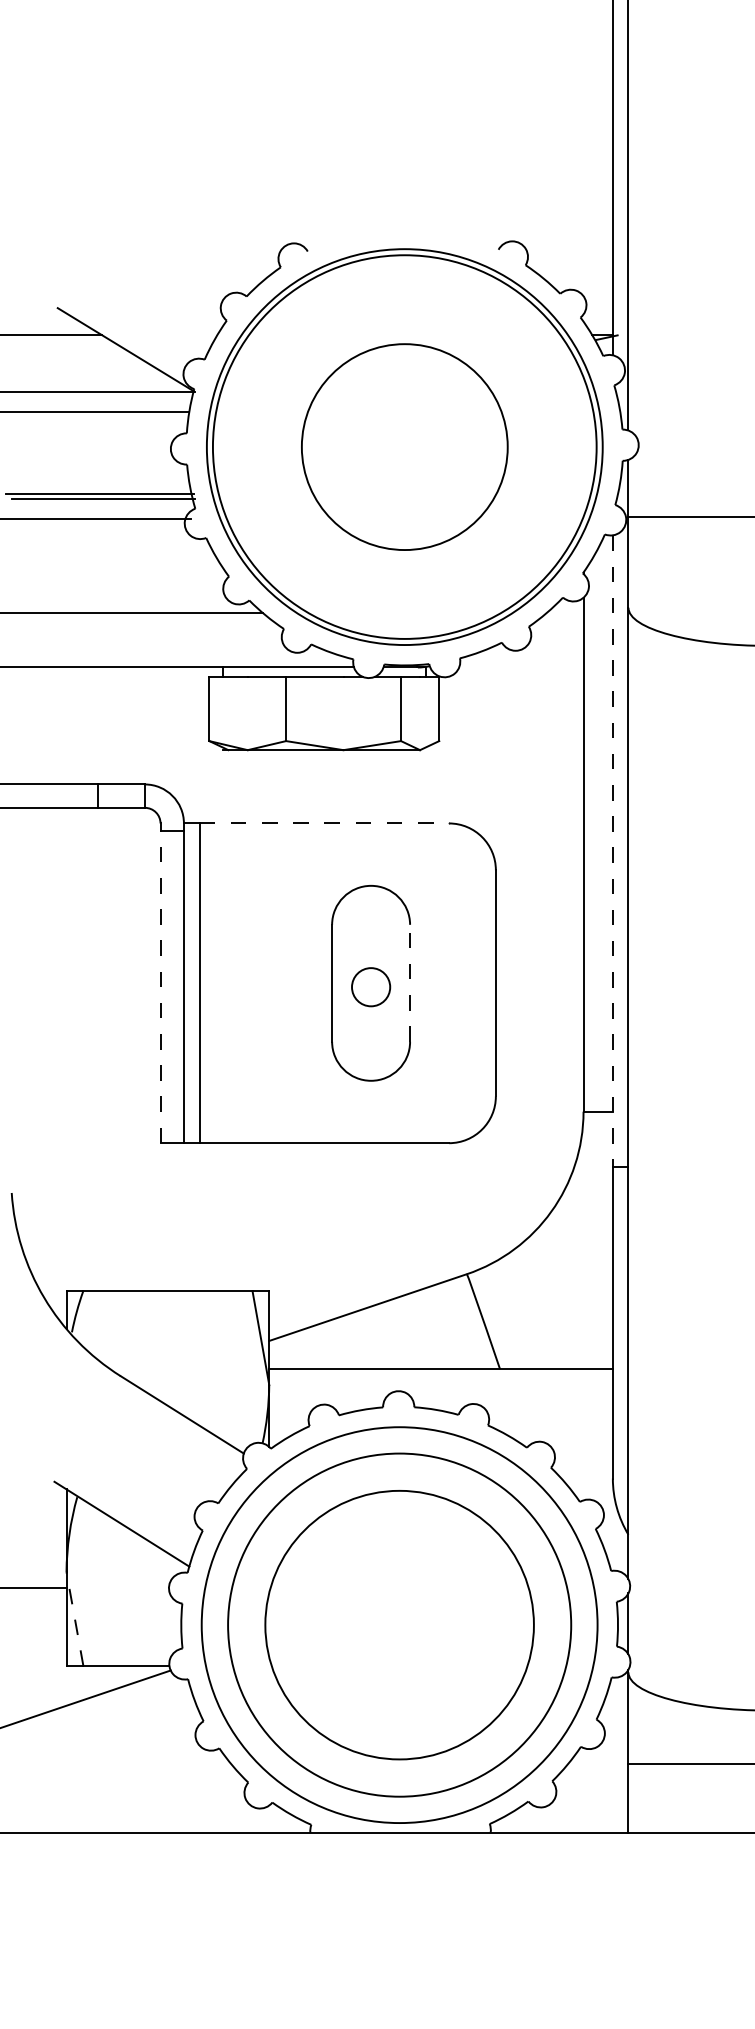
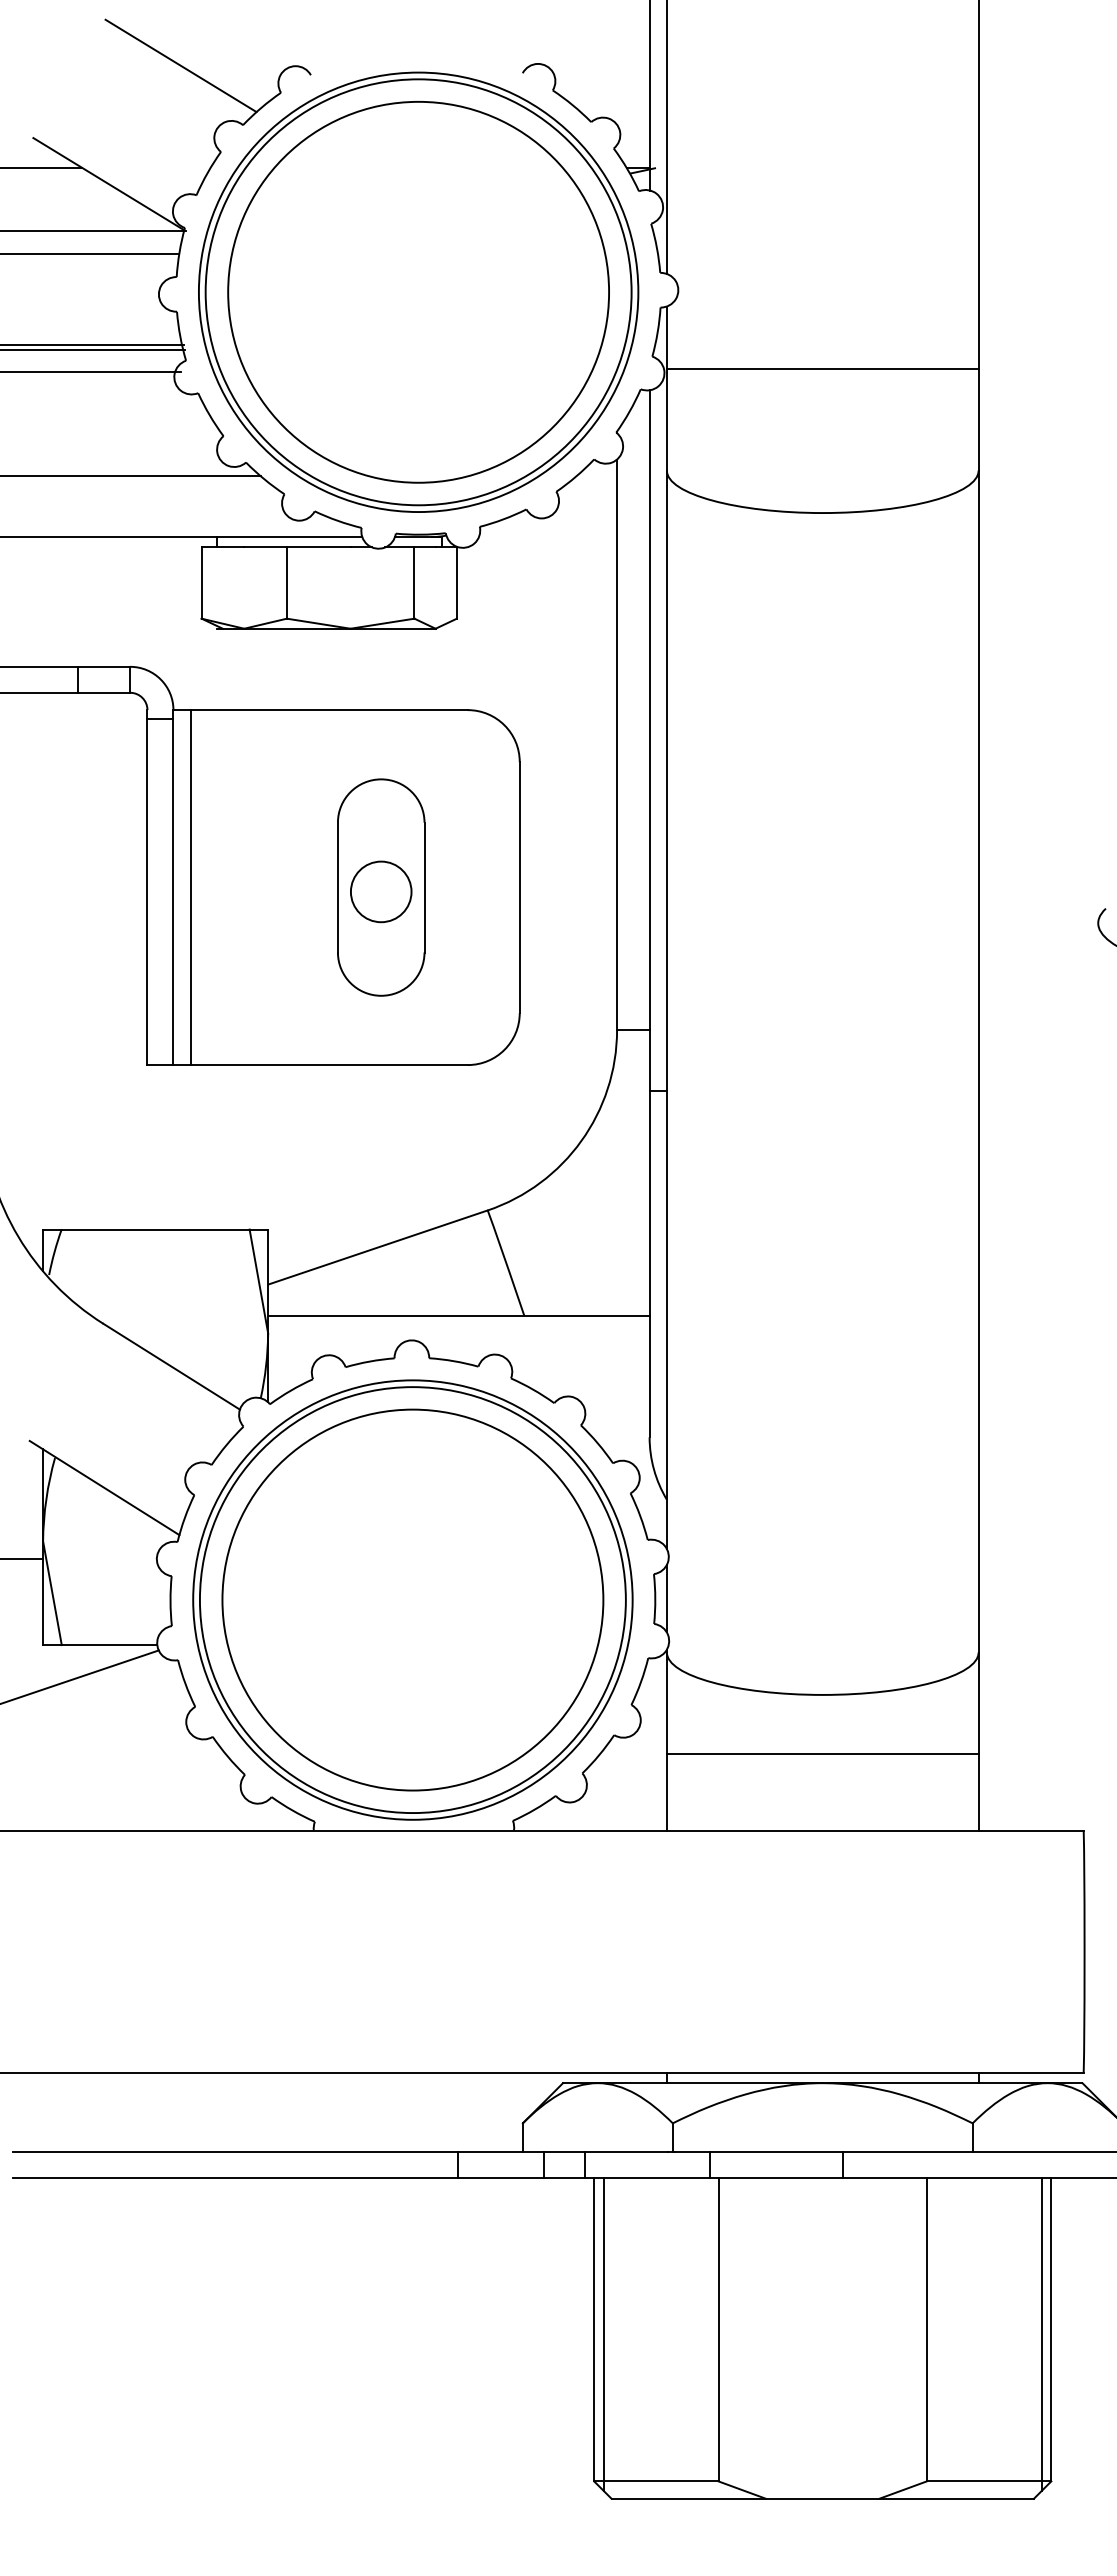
line: (190, 242) -> (180, 65), added
circle: (404, 446) -> (418, 291), size x1.67
line: (324, 823) -> (329, 710), dashed -> solid
line: (612, 851) -> (649, 741), dashed -> solid
line: (410, 983) -> (424, 887), dashed -> solid
line: (160, 986) -> (147, 891), dashed -> solid
circle: (370, 986) -> (380, 891), size x1.43
line: (74, 1619) -> (52, 1593), dashed -> solid
circle: (399, 1625) -> (412, 1600), size x1.43

